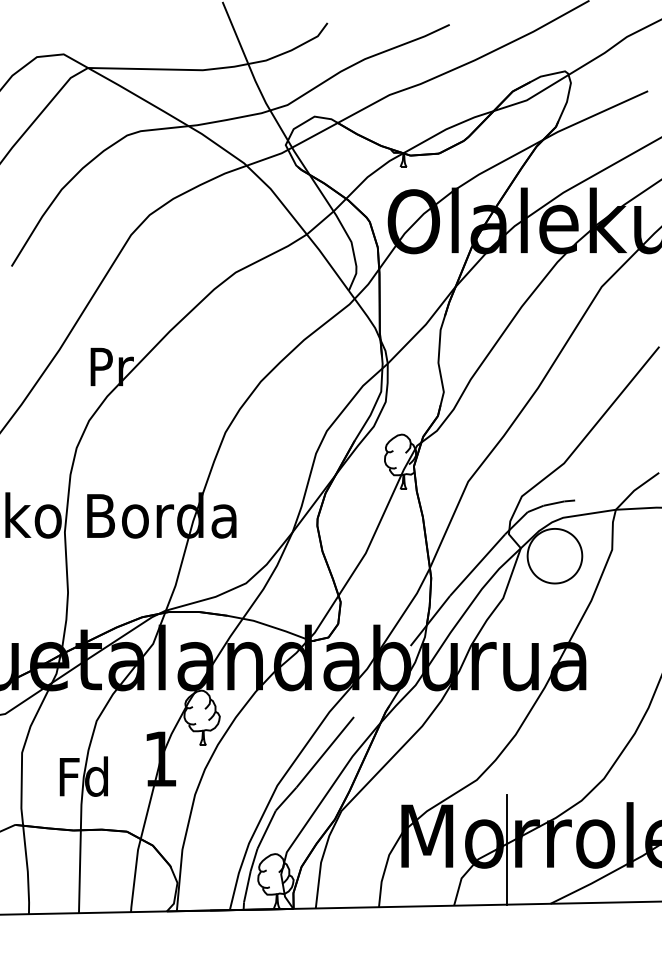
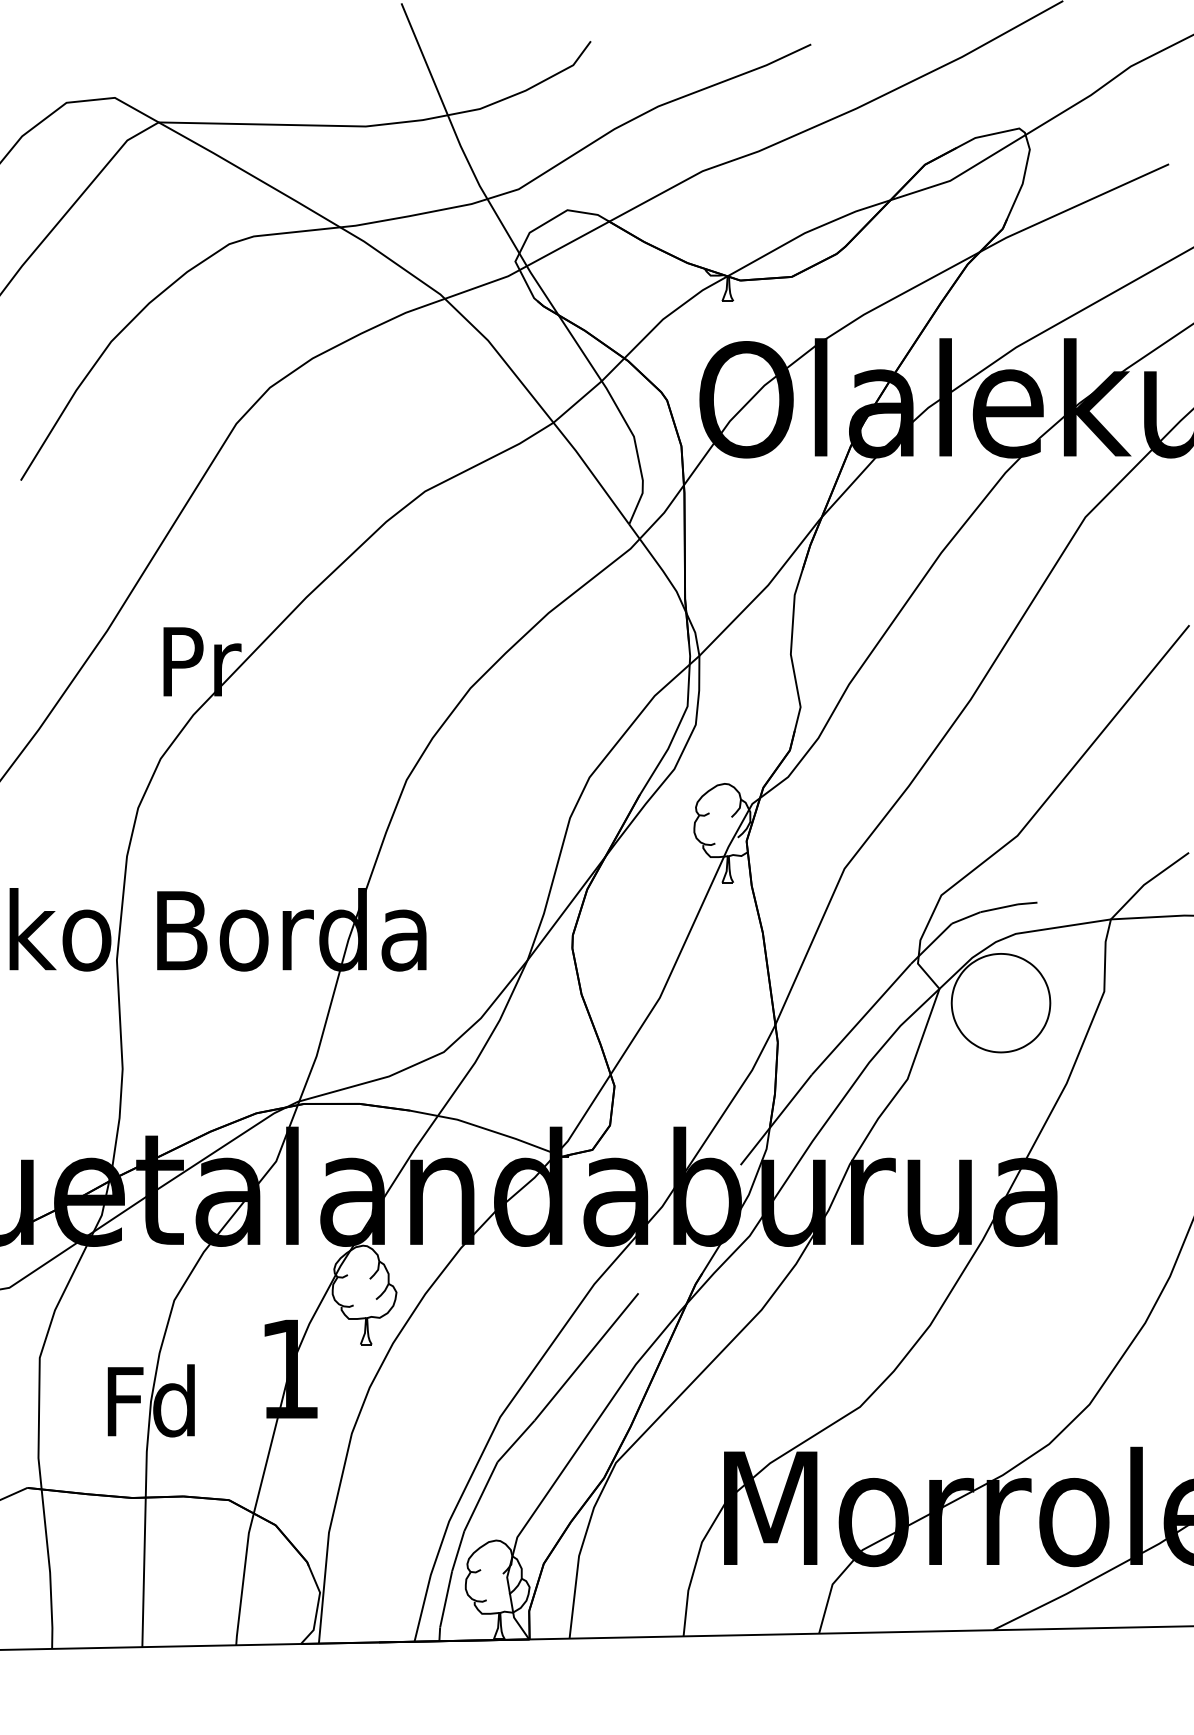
line: (507, 849) -> (915, 1532), removed

